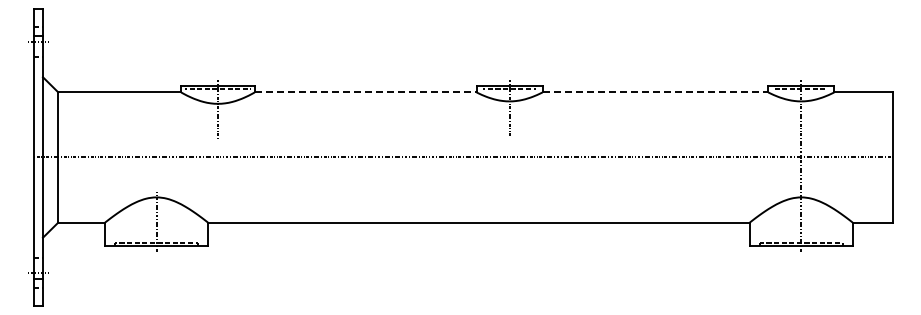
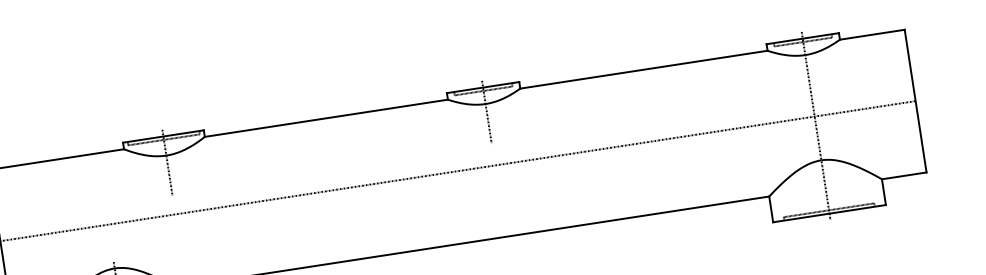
line: (365, 92) -> (326, 118), dashed -> solid
line: (655, 92) -> (644, 69), dashed -> solid

